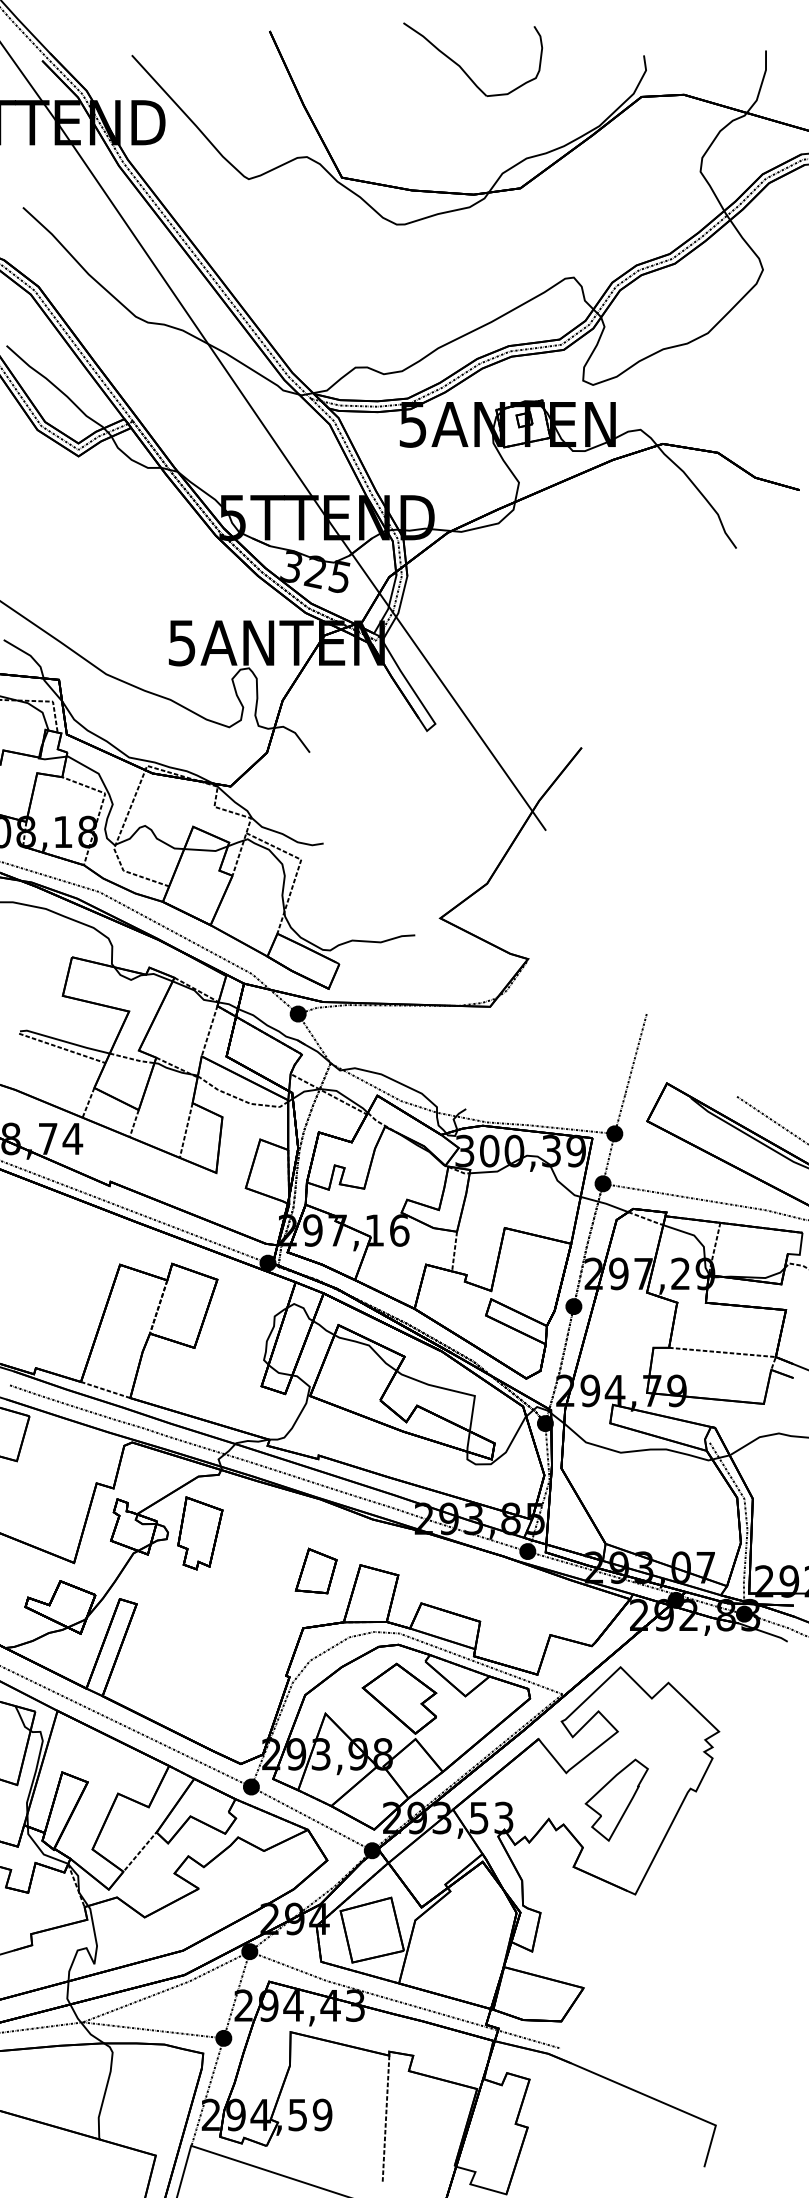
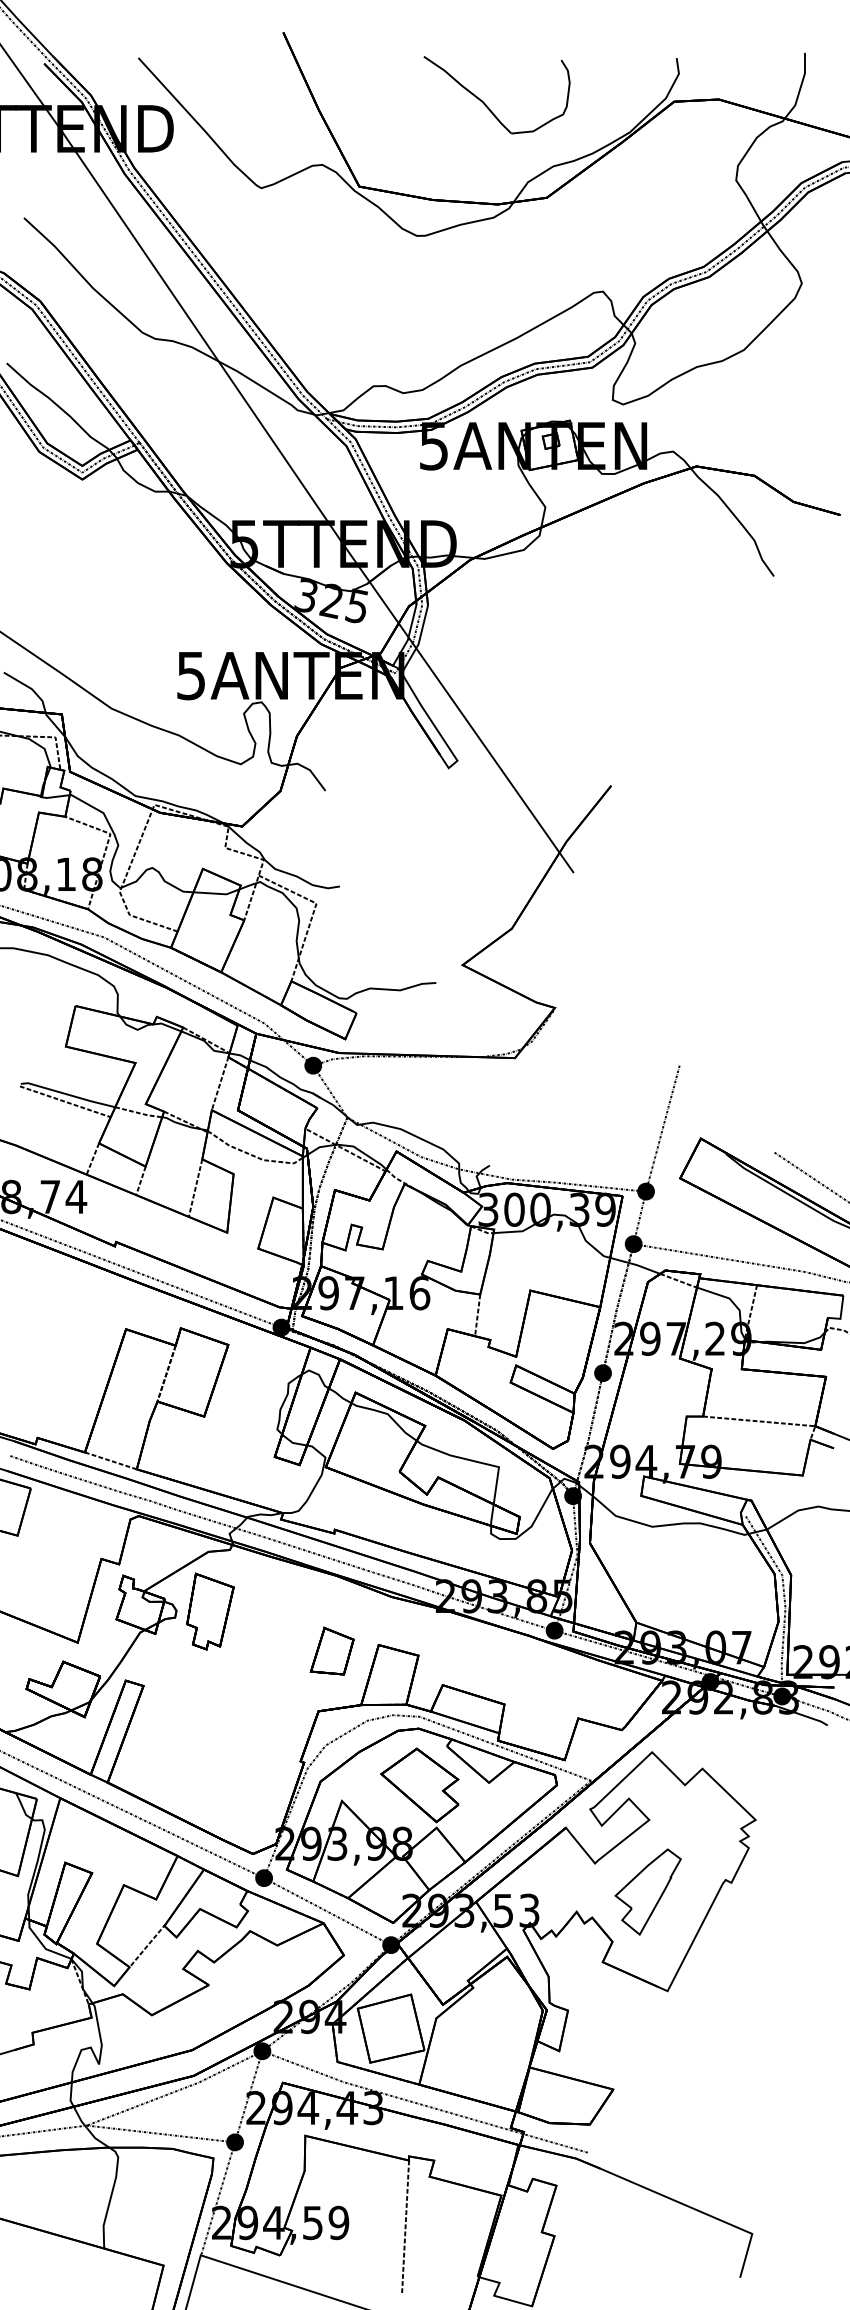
part: (461, 66) -> (484, 102), moved

